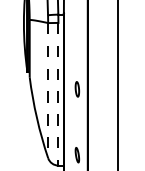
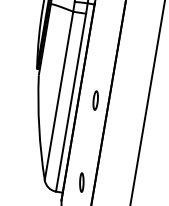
line: (48, 90) -> (59, 95), dashed -> solid
line: (58, 94) -> (71, 102), dashed -> solid

